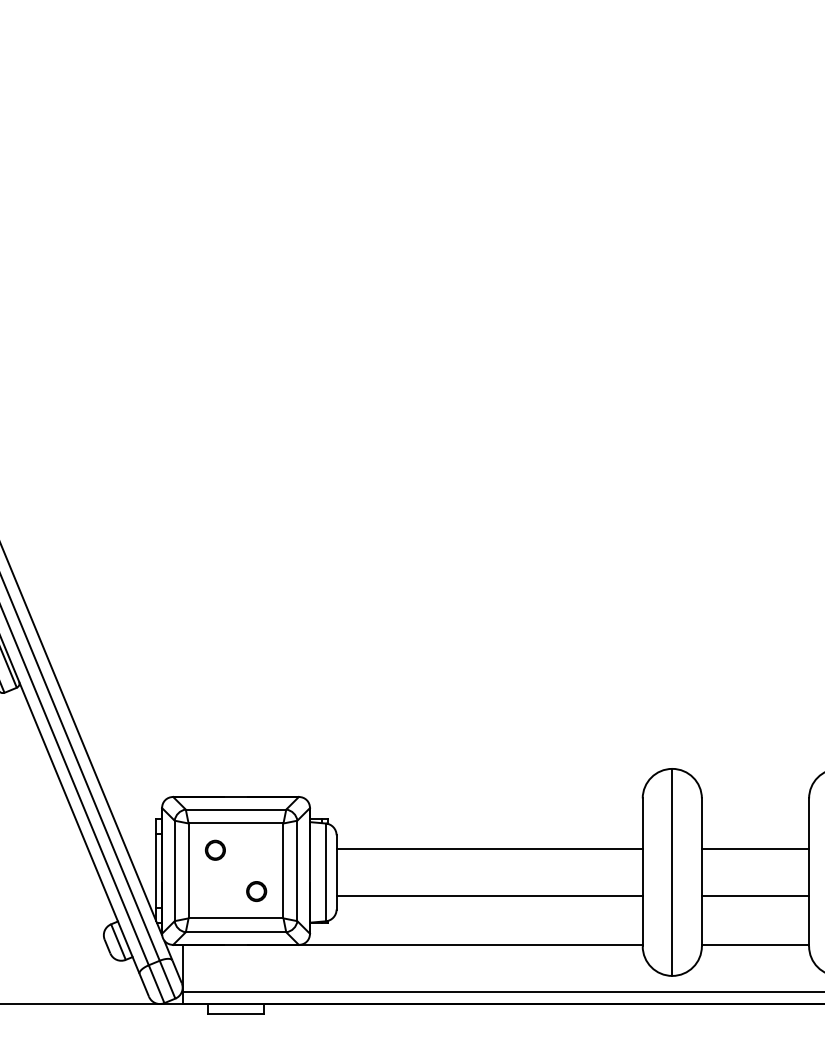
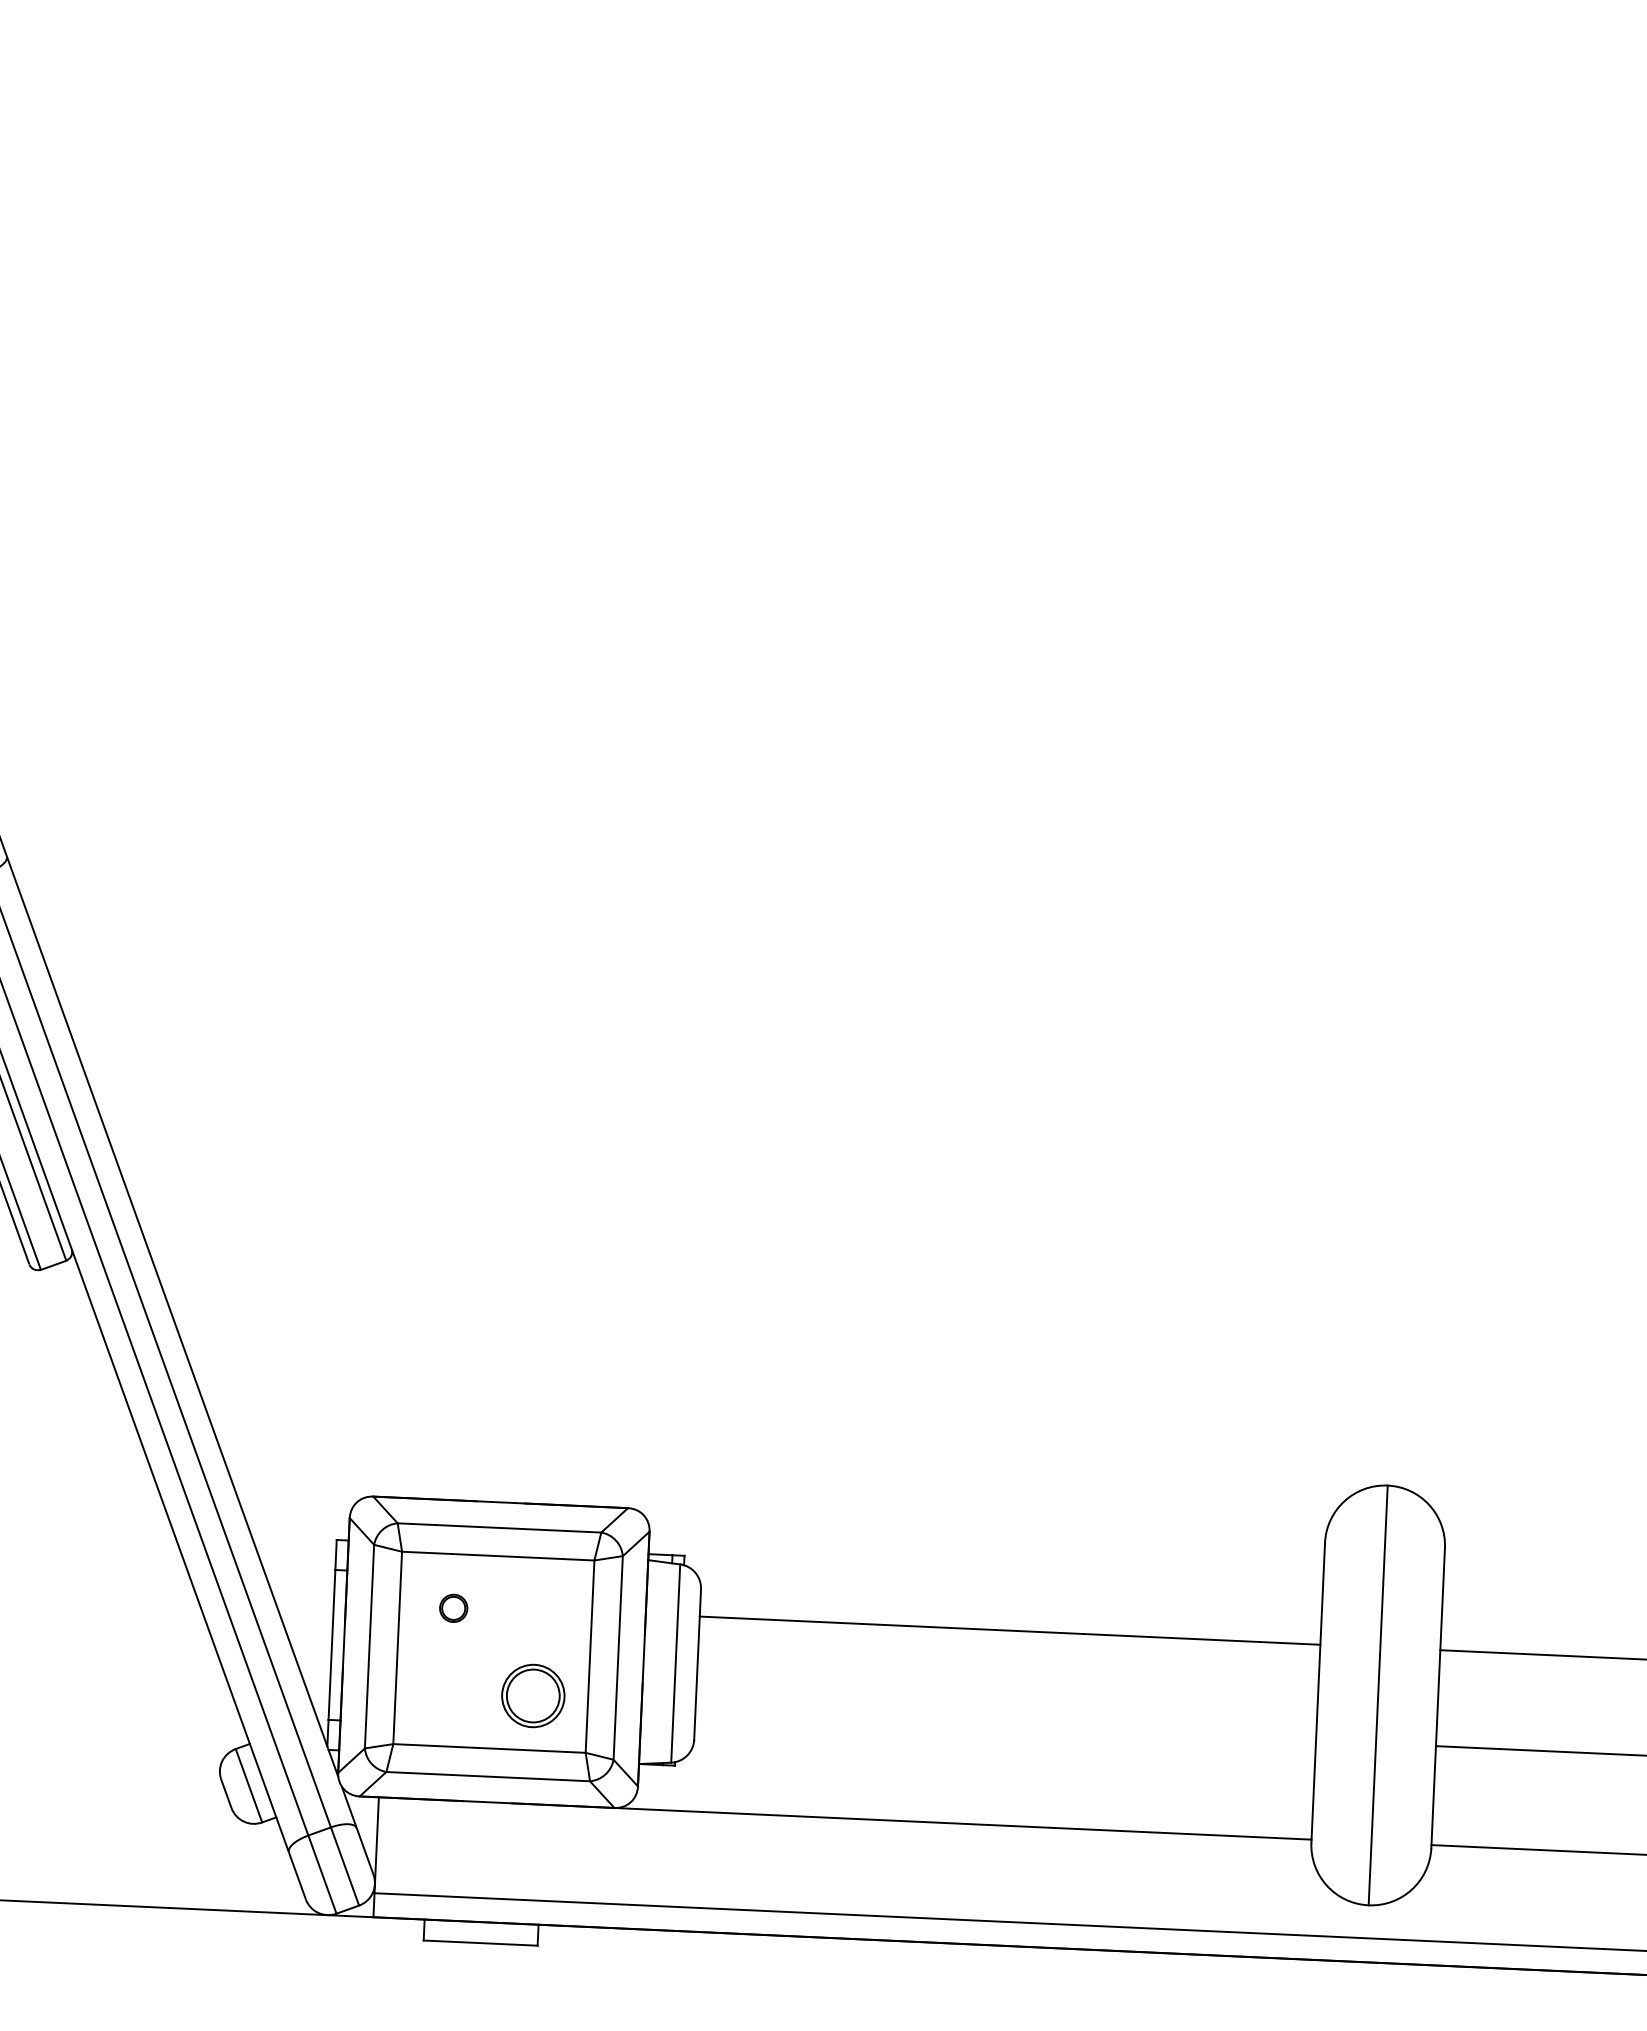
part: (214, 849) -> (452, 1606), size x0.7
part: (256, 891) -> (533, 1695), size x1.6
line: (489, 896) -> (1005, 1727), removed

